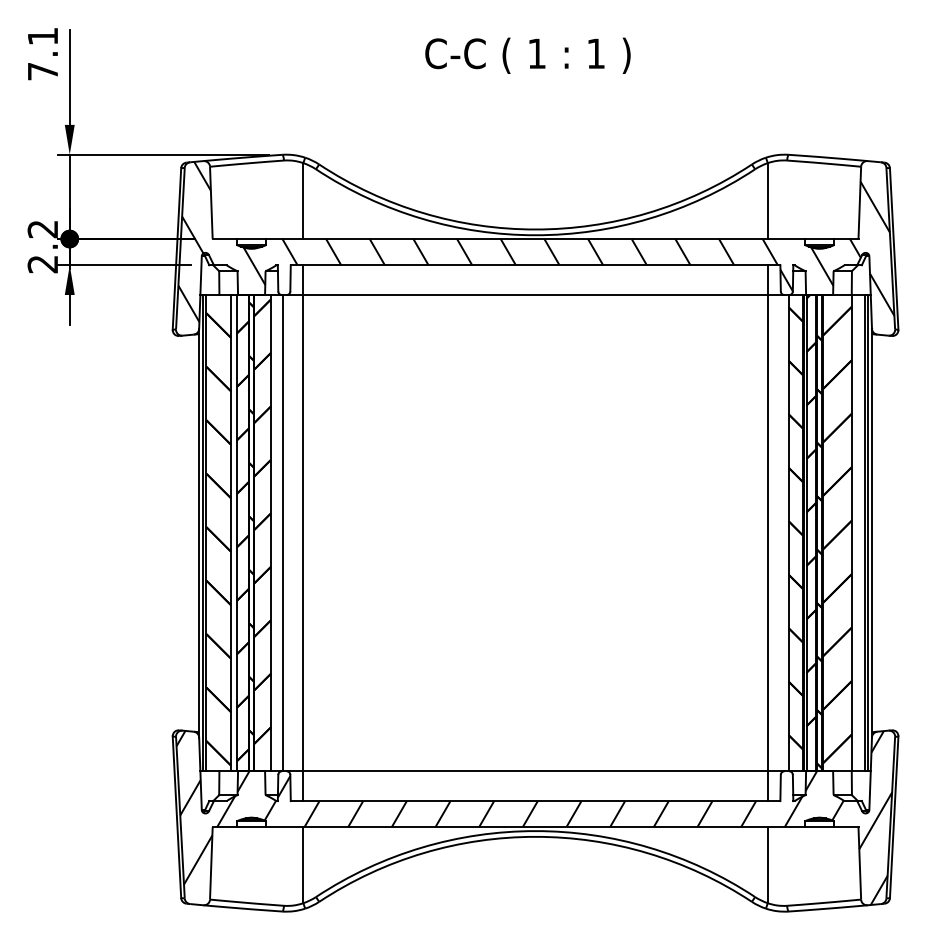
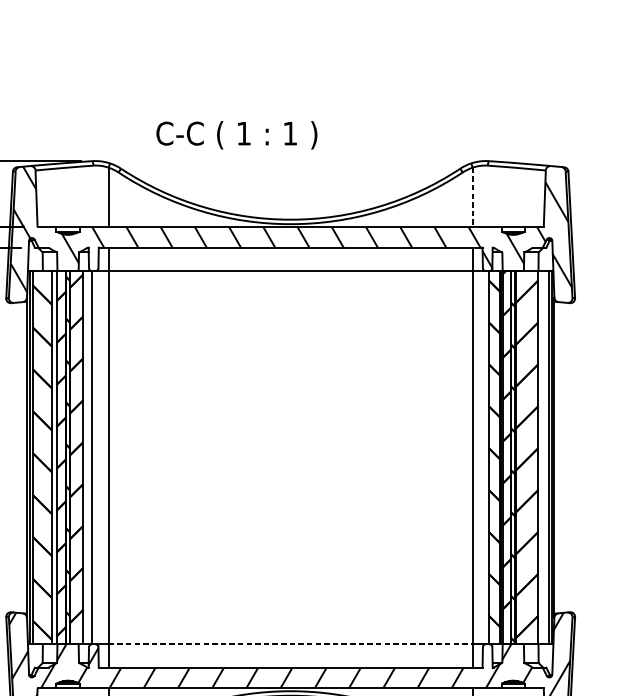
text: (527, 55) -> (236, 135), moved
line: (767, 201) -> (472, 197), solid -> dashed
line: (536, 771) -> (291, 644), solid -> dashed

